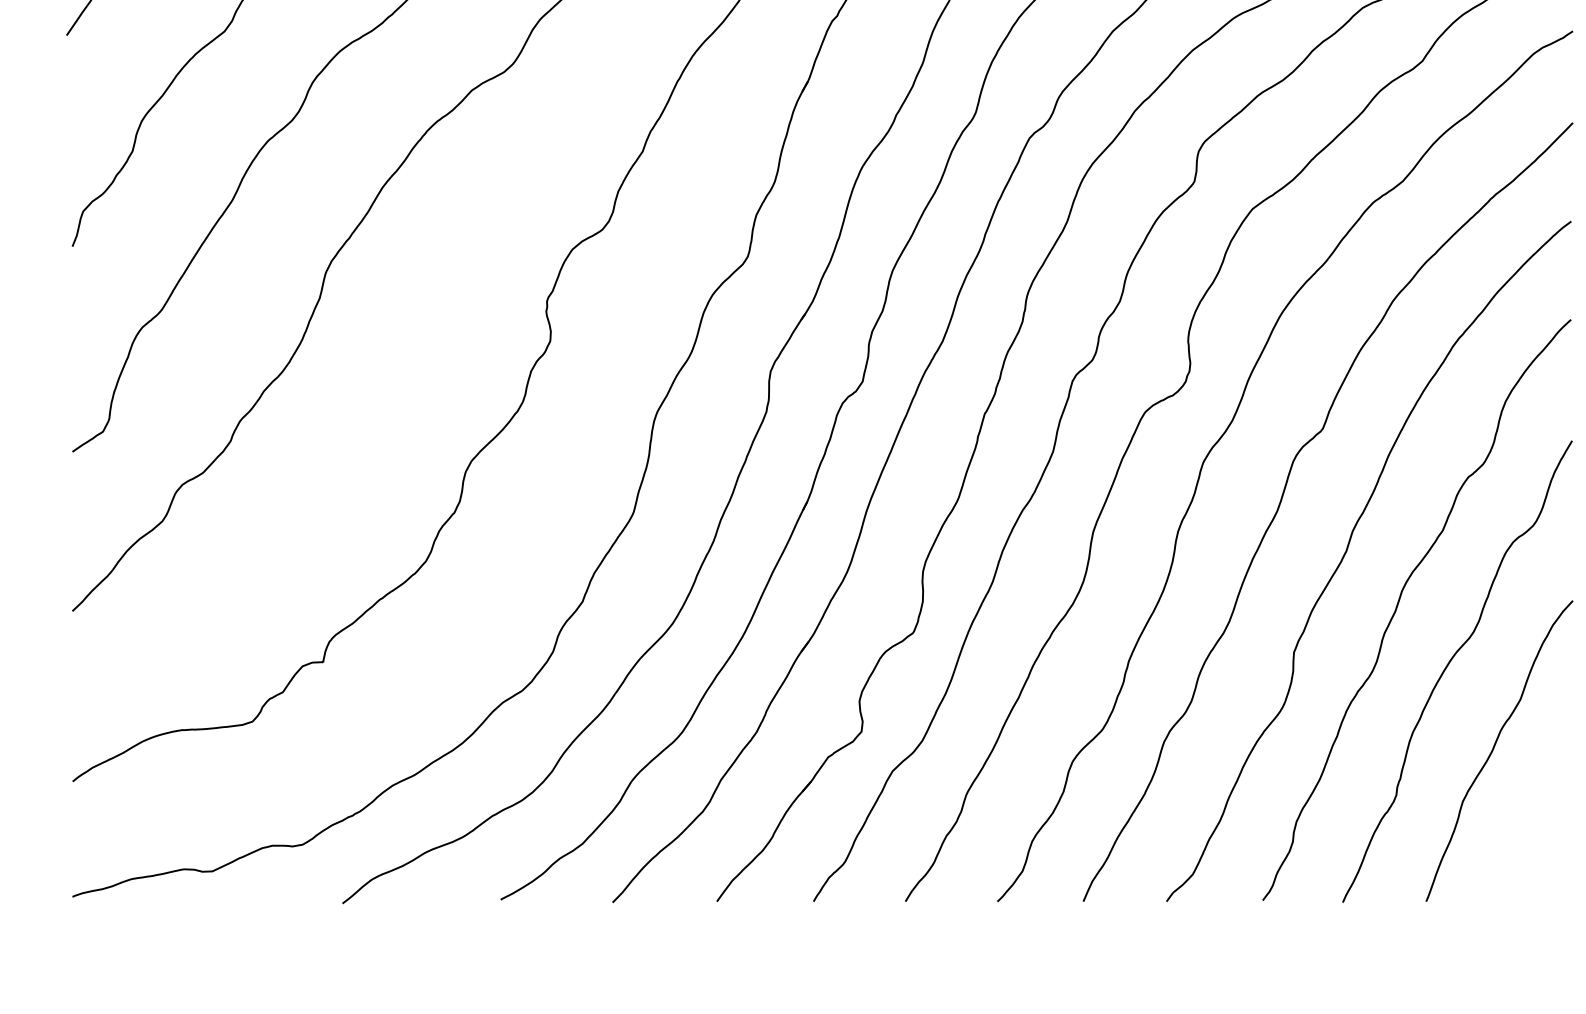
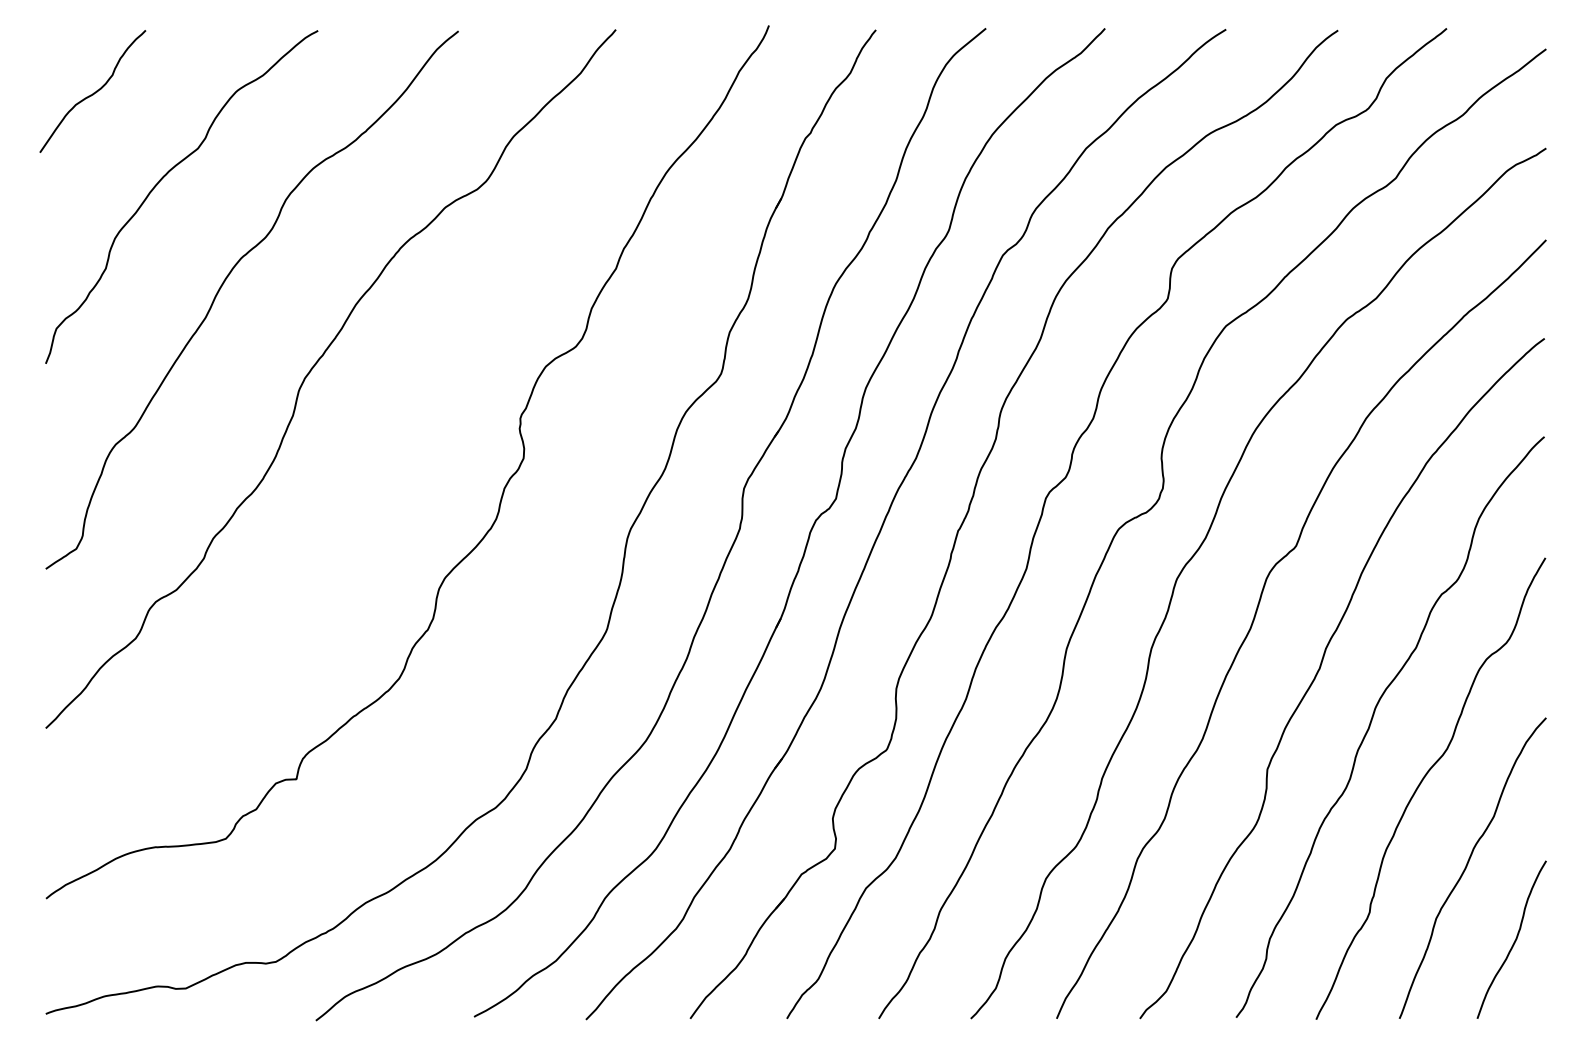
curve: (1541, 823) -> (1514, 940), added

